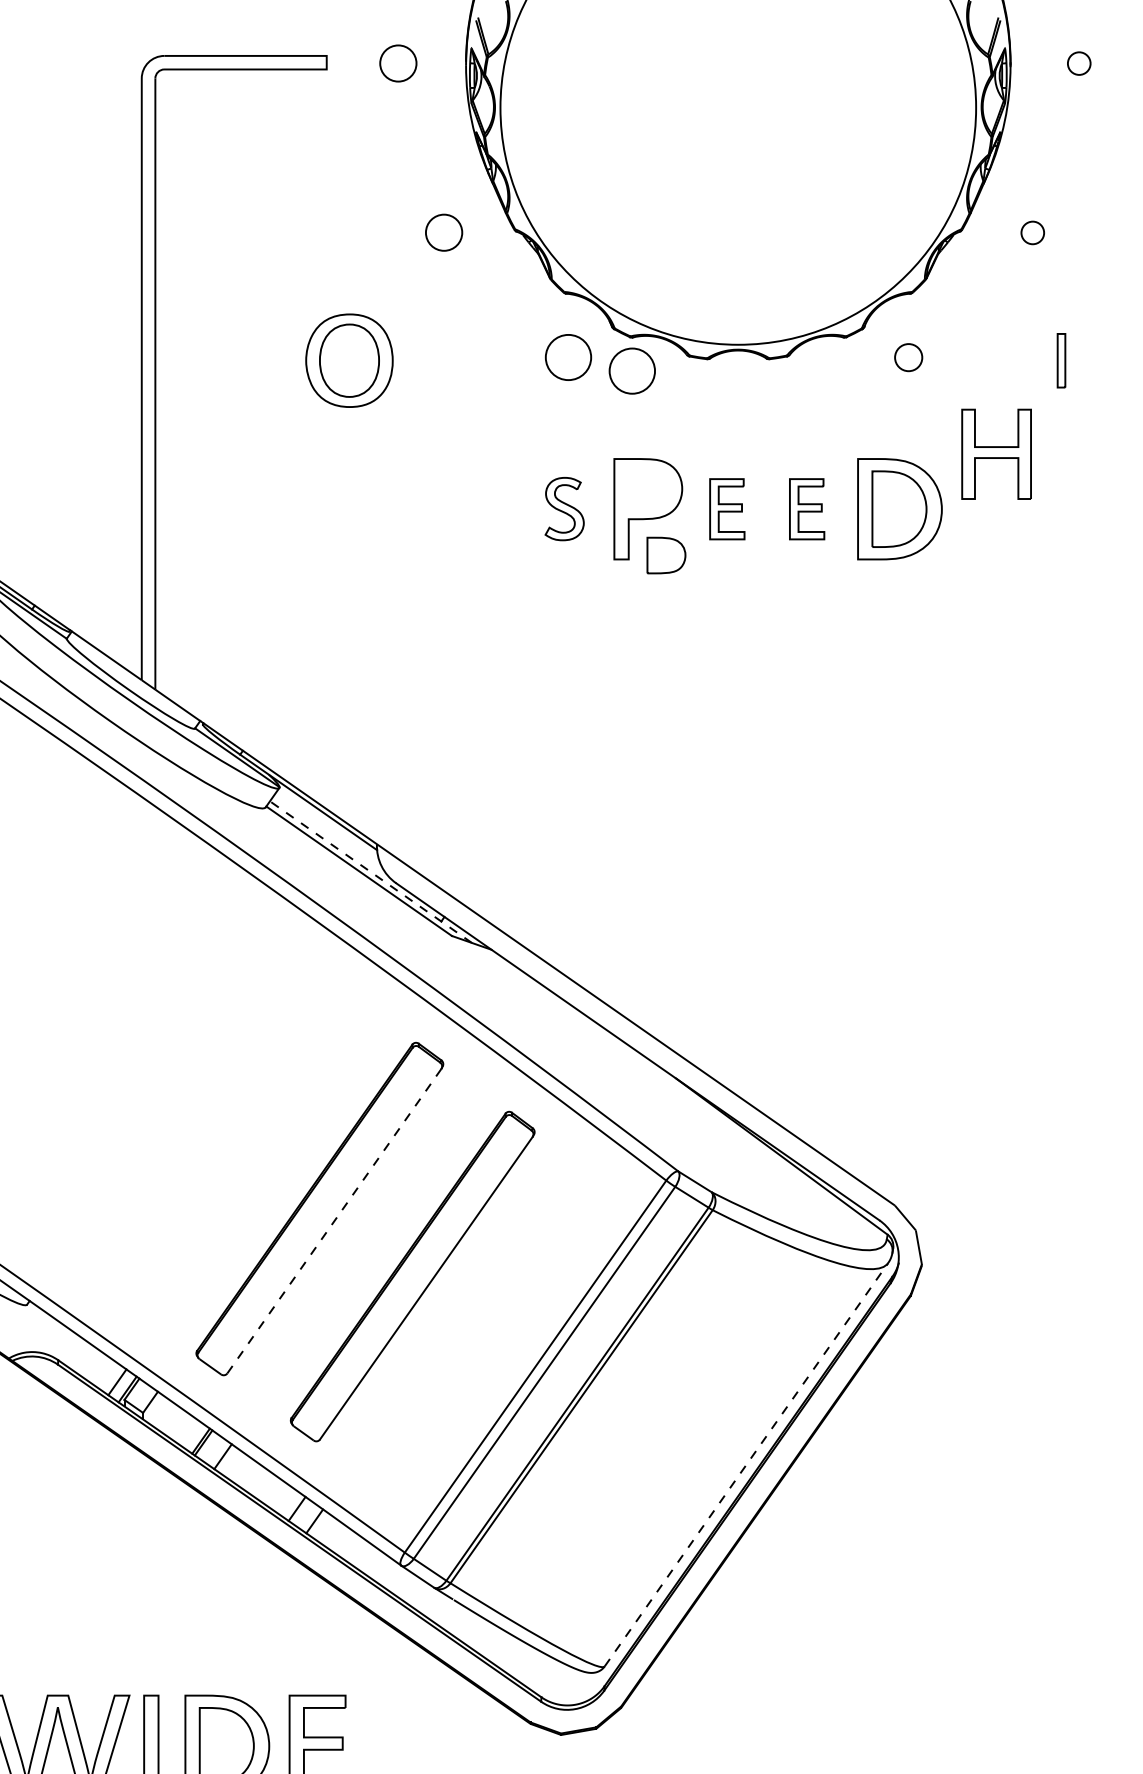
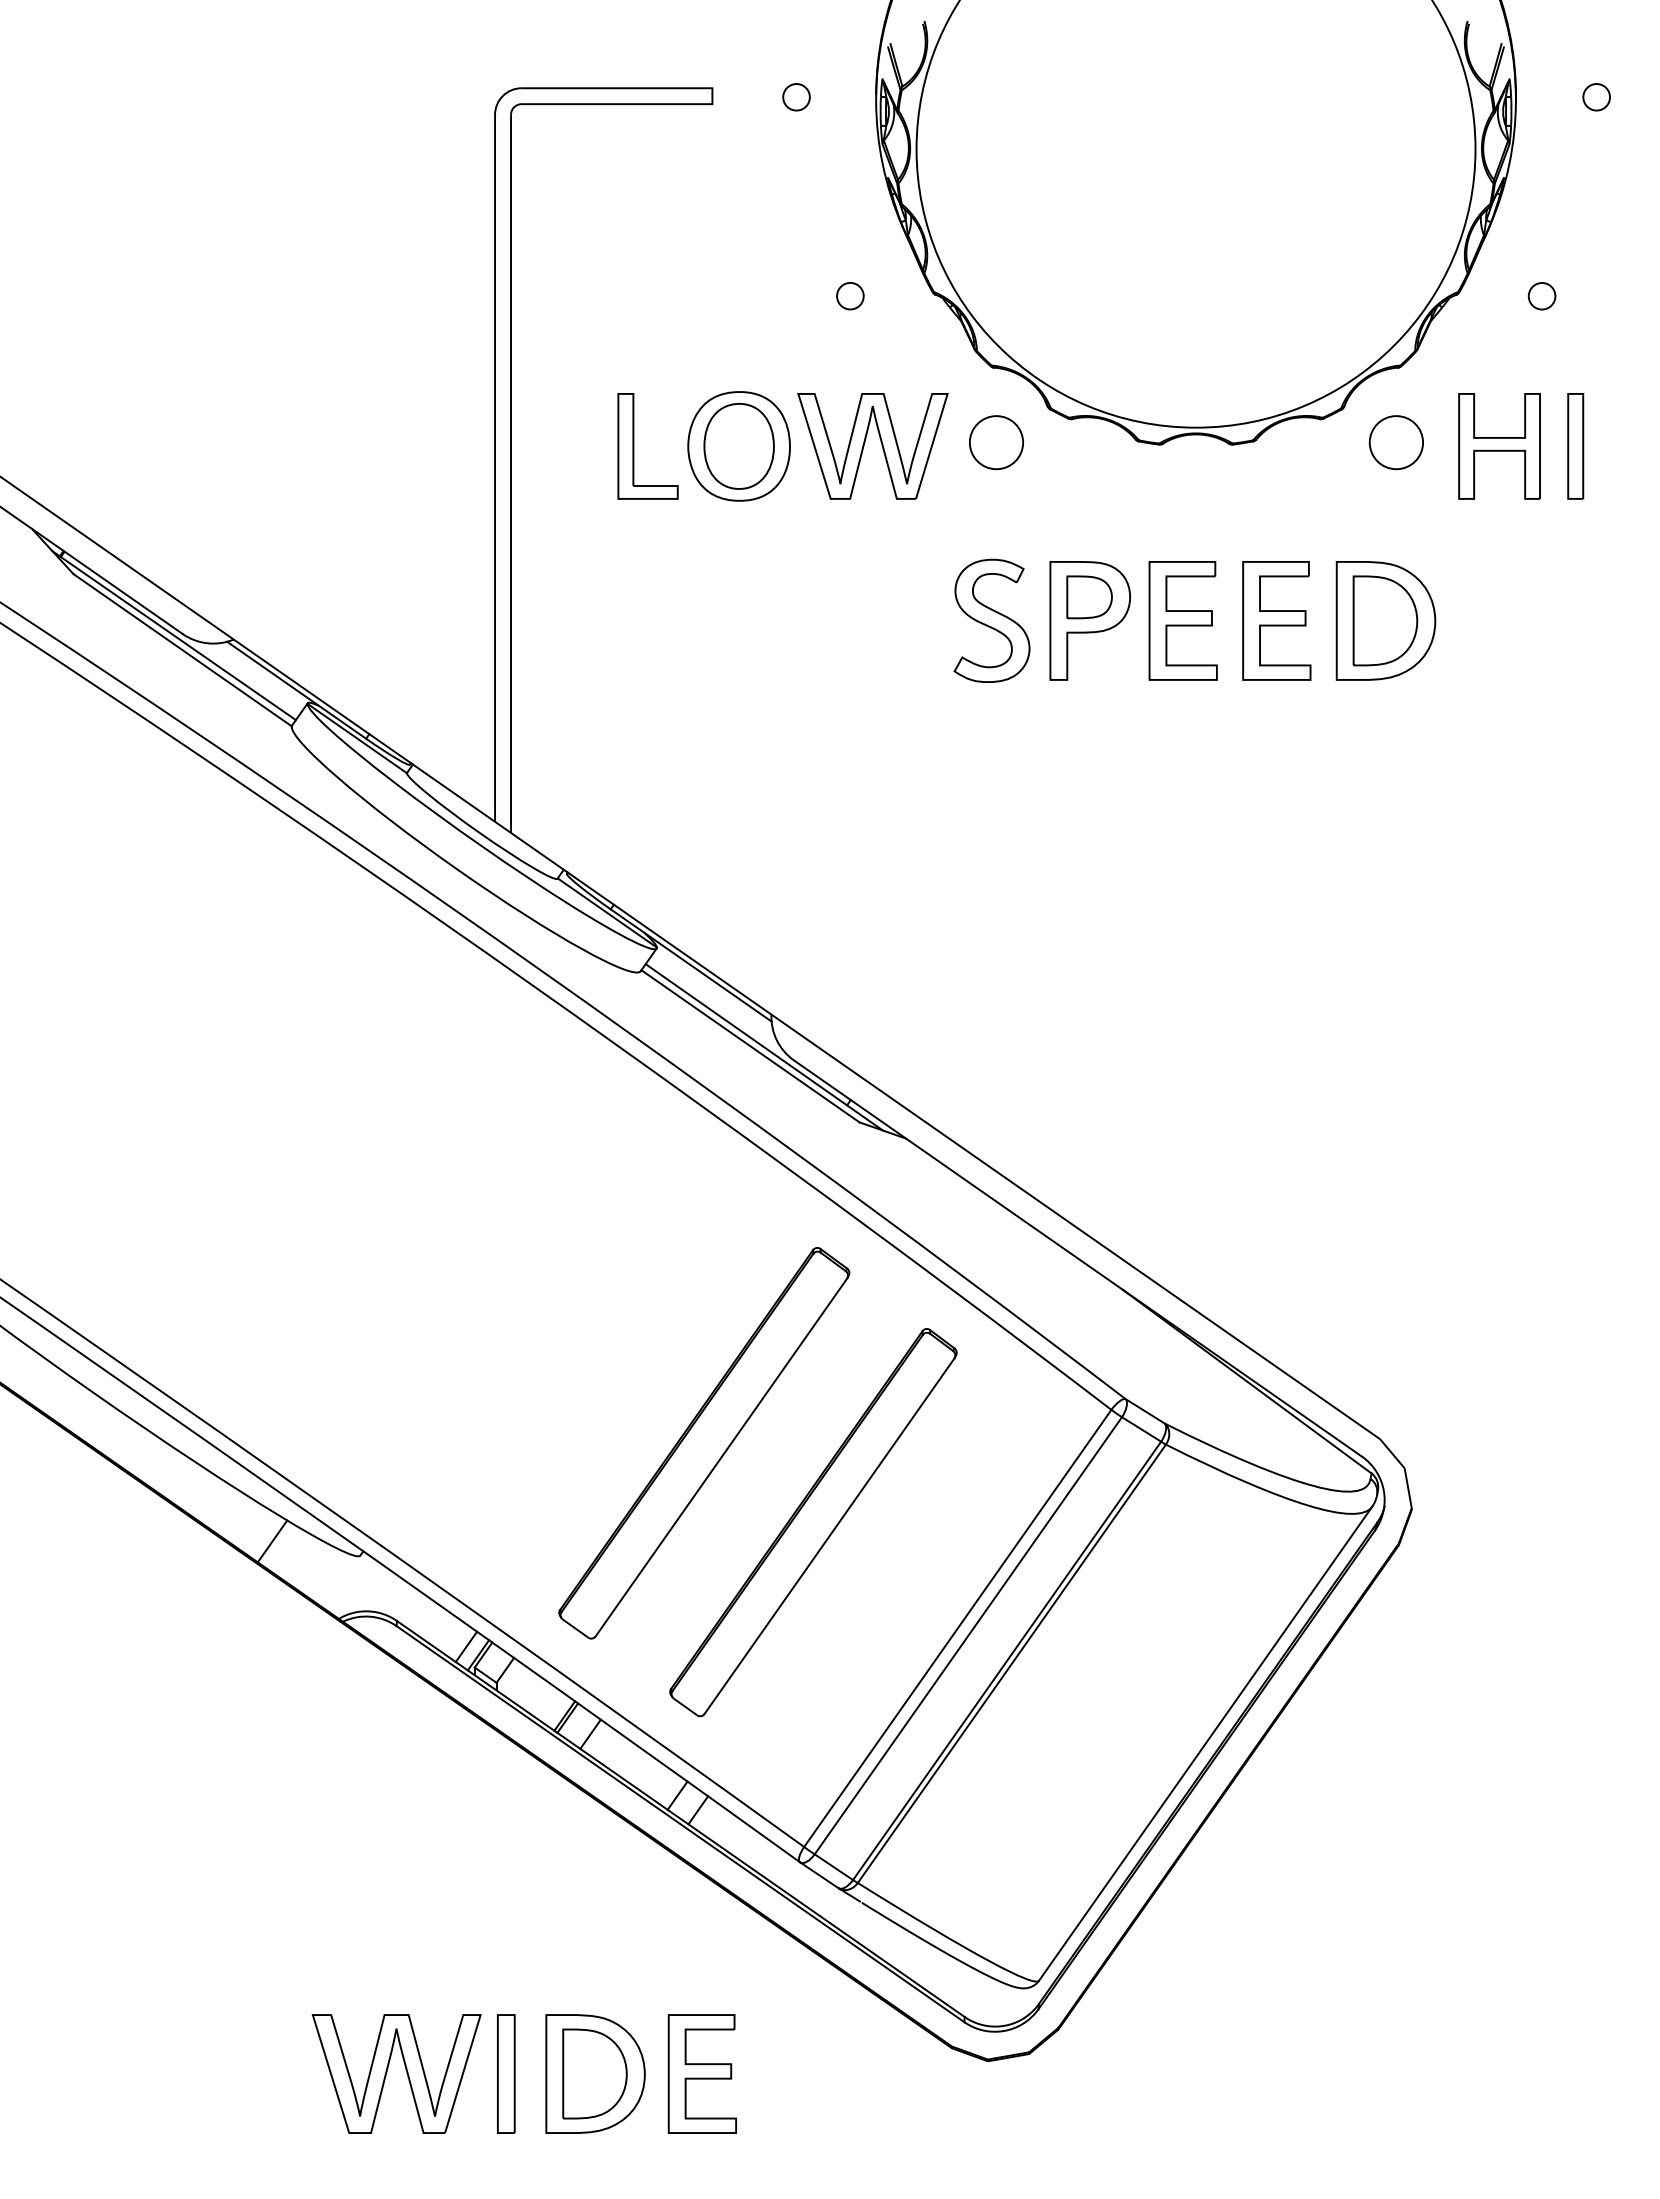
part: (398, 63) -> (796, 97), size x0.62
part: (444, 233) -> (850, 296), size x0.62
part: (908, 357) -> (1395, 442), size x1.67
part: (260, 360) -> (634, 446), added
part: (456, 360) -> (864, 446), added
part: (1061, 360) -> (1575, 446), size x1.67
part: (632, 371) -> (1071, 458), removed
part: (996, 454) -> (1499, 446), moved
part: (564, 508) -> (991, 620), size x1.67
part: (726, 508) -> (1182, 620), size x1.67
part: (806, 508) -> (1276, 620), size x1.67
part: (666, 555) -> (1089, 597), moved
line: (371, 872) -> (764, 1047), dashed -> solid
line: (334, 1221) -> (721, 1457), dashed -> solid
line: (746, 1464) -> (1205, 1743), dashed -> solid

